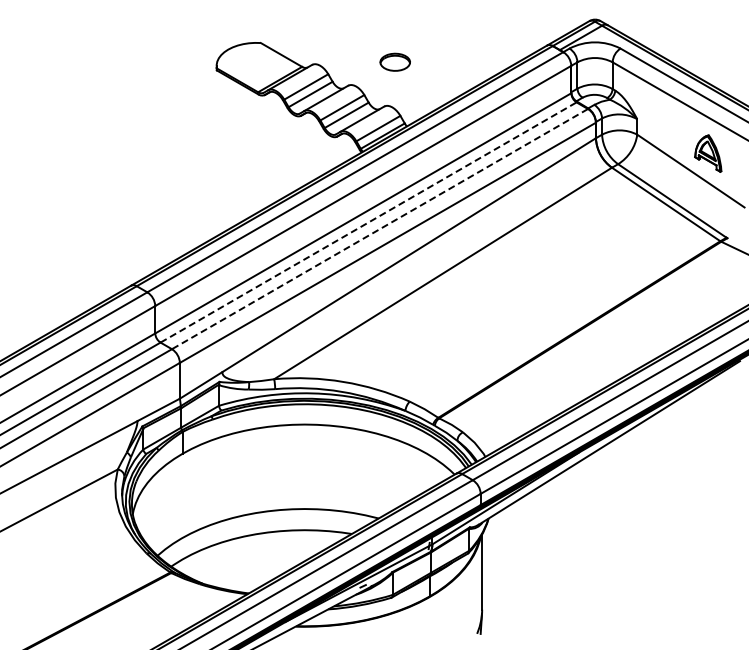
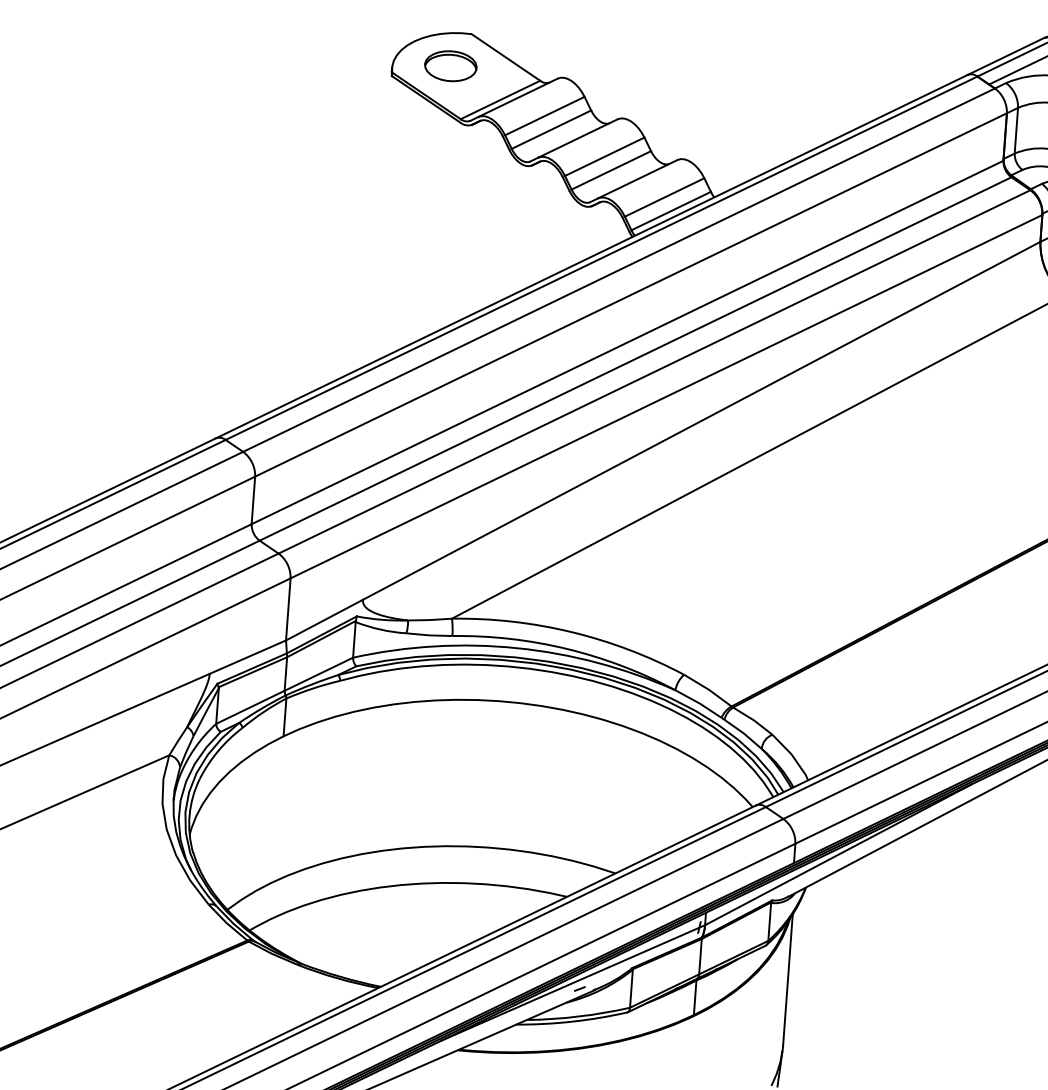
part: (394, 61) -> (449, 64), moved
line: (369, 222) -> (637, 359), dashed -> solid
line: (379, 229) -> (653, 372), dashed -> solid

